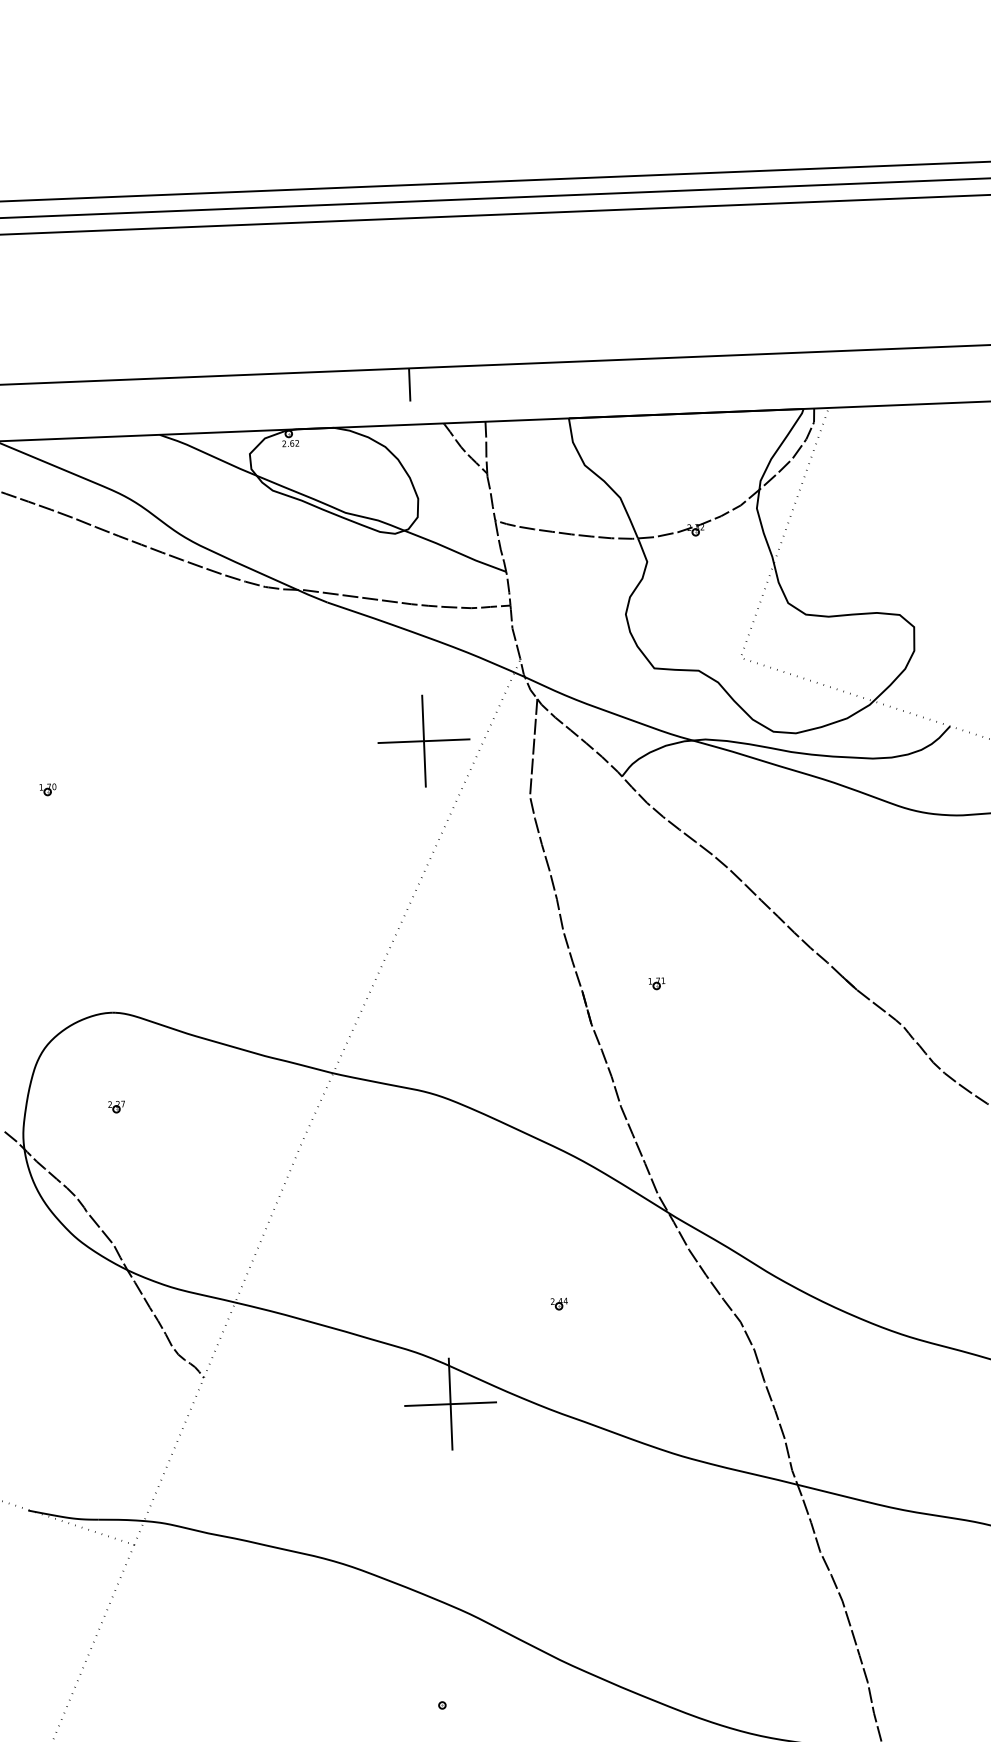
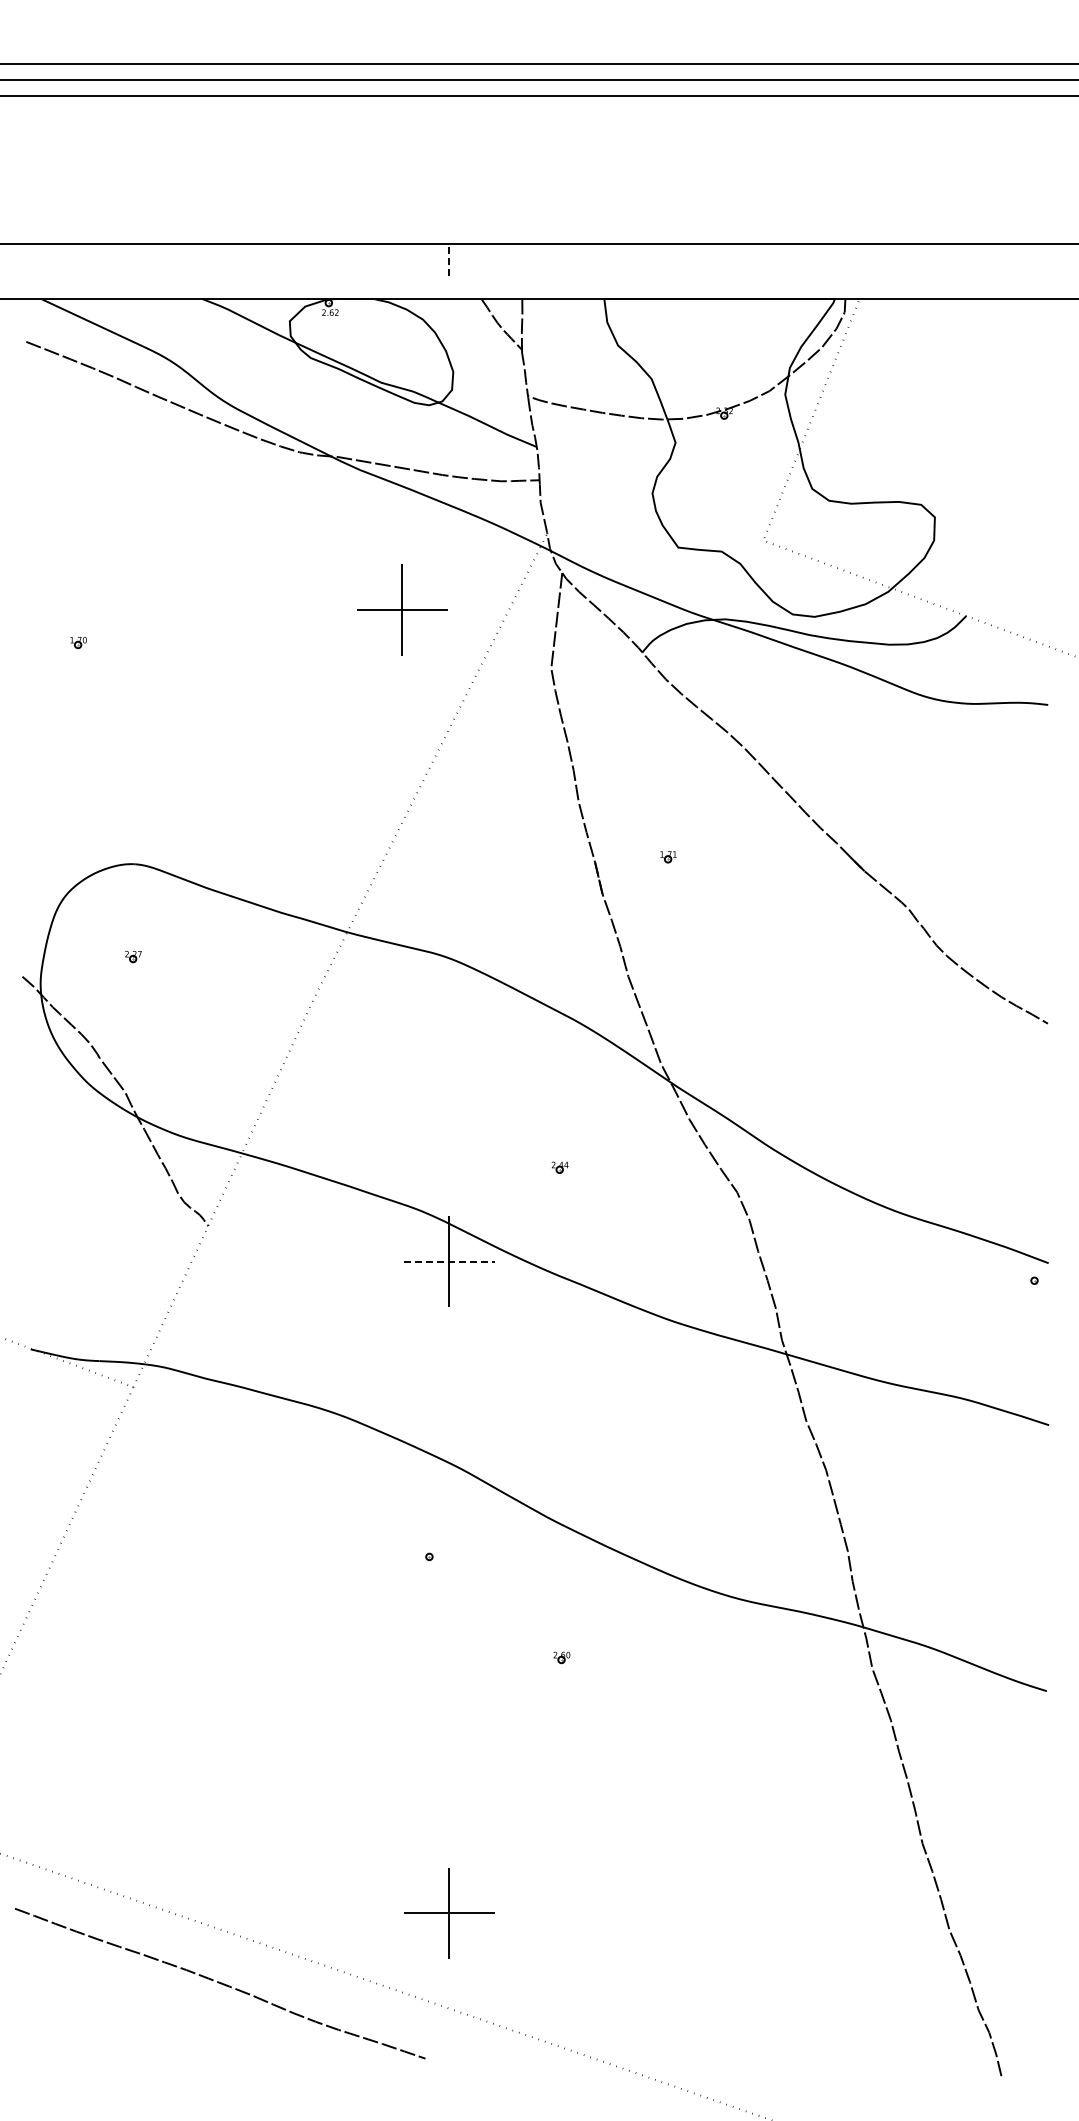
line: (409, 384) -> (449, 259), solid -> dashed
part: (424, 740) -> (402, 609), moved
line: (450, 1404) -> (449, 1261), solid -> dashed

